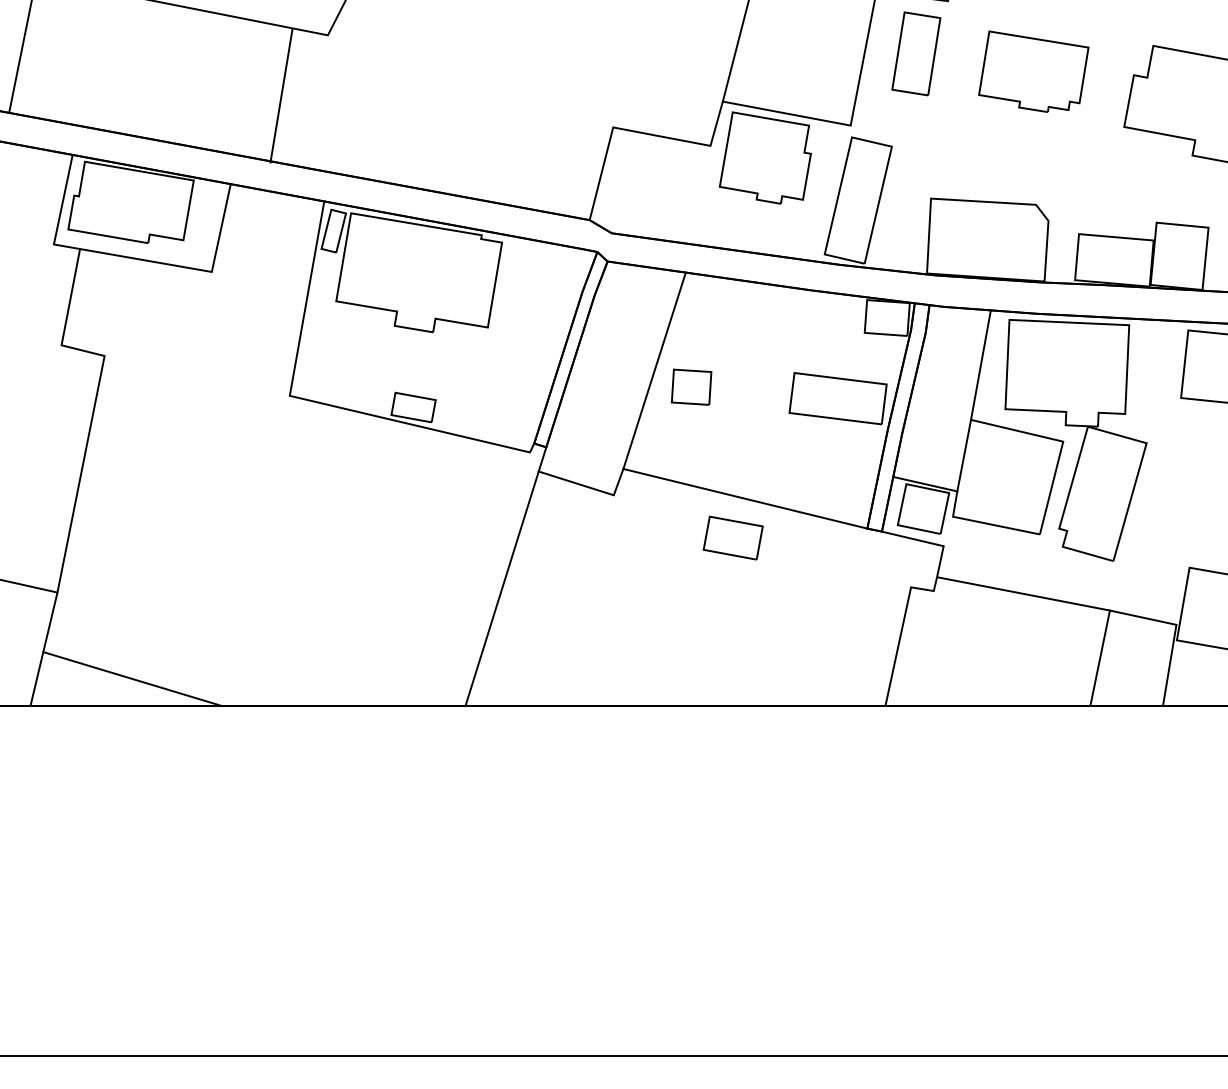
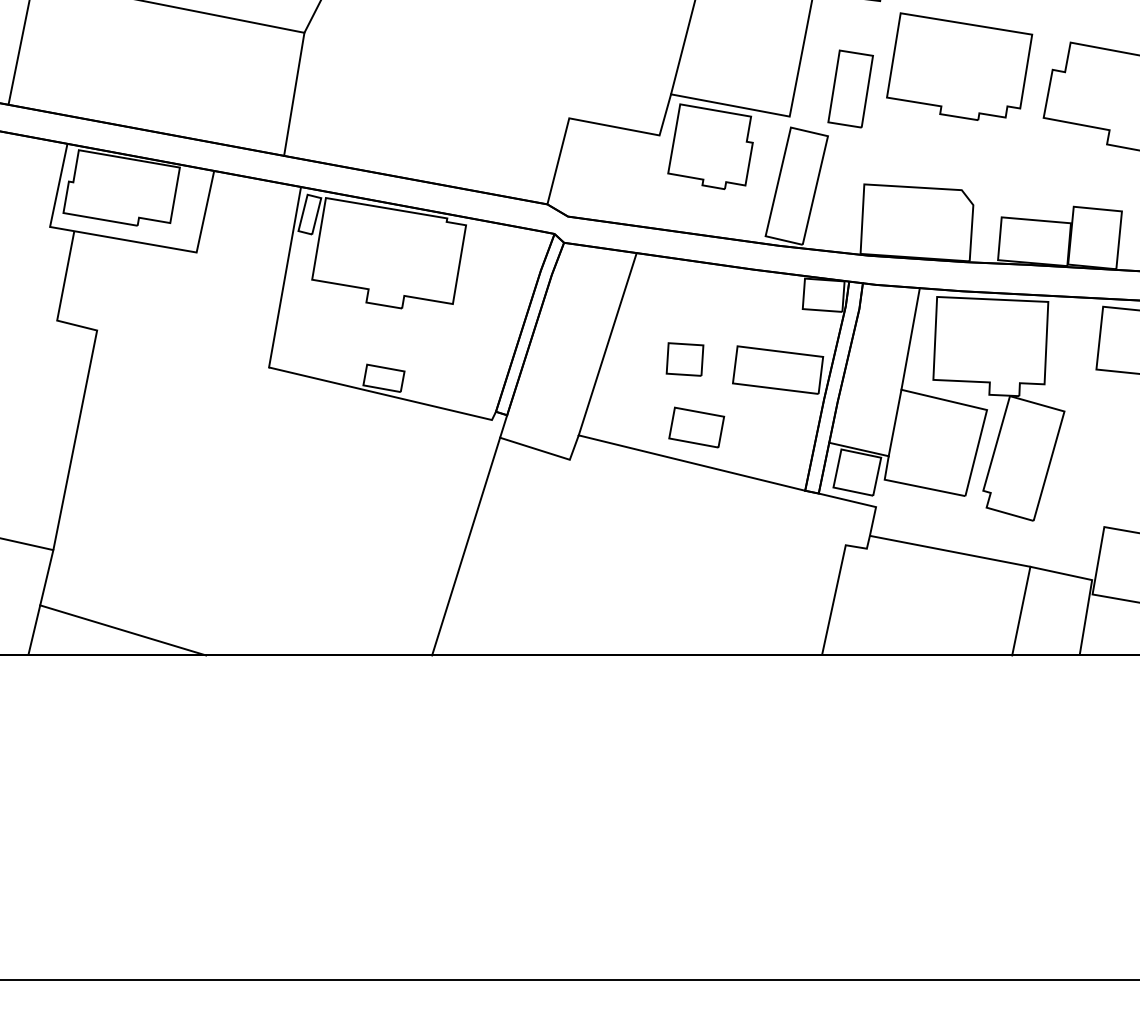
part: (916, 53) -> (850, 88), moved
part: (1033, 71) -> (959, 66), size x1.43
line: (281, 95) -> (294, 93), moved
part: (691, 387) -> (684, 359), moved
part: (733, 538) -> (696, 427), moved

